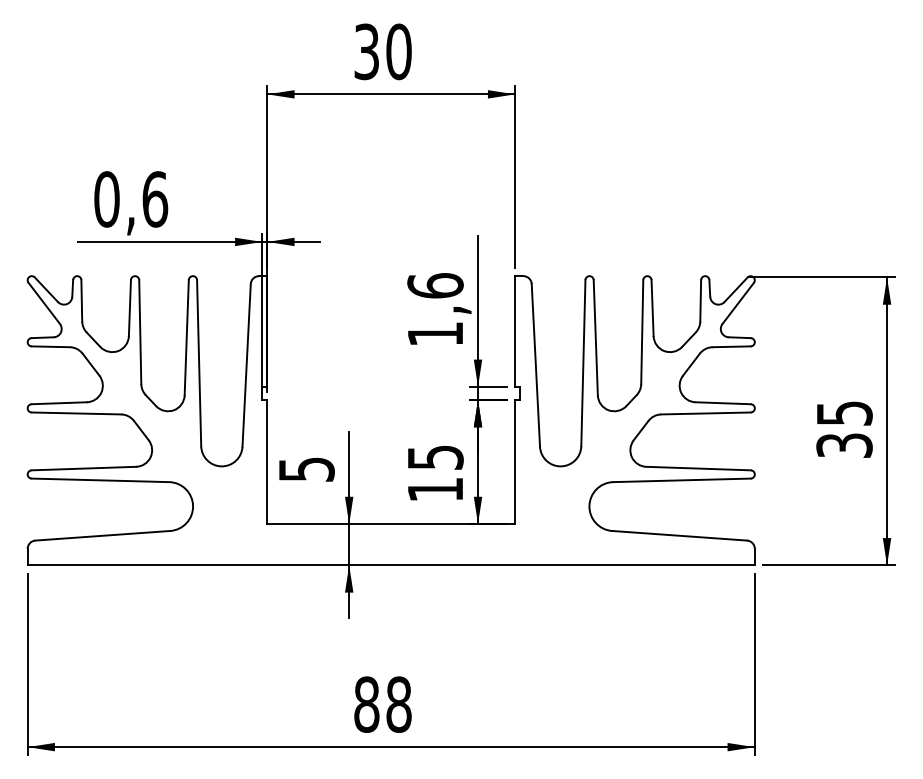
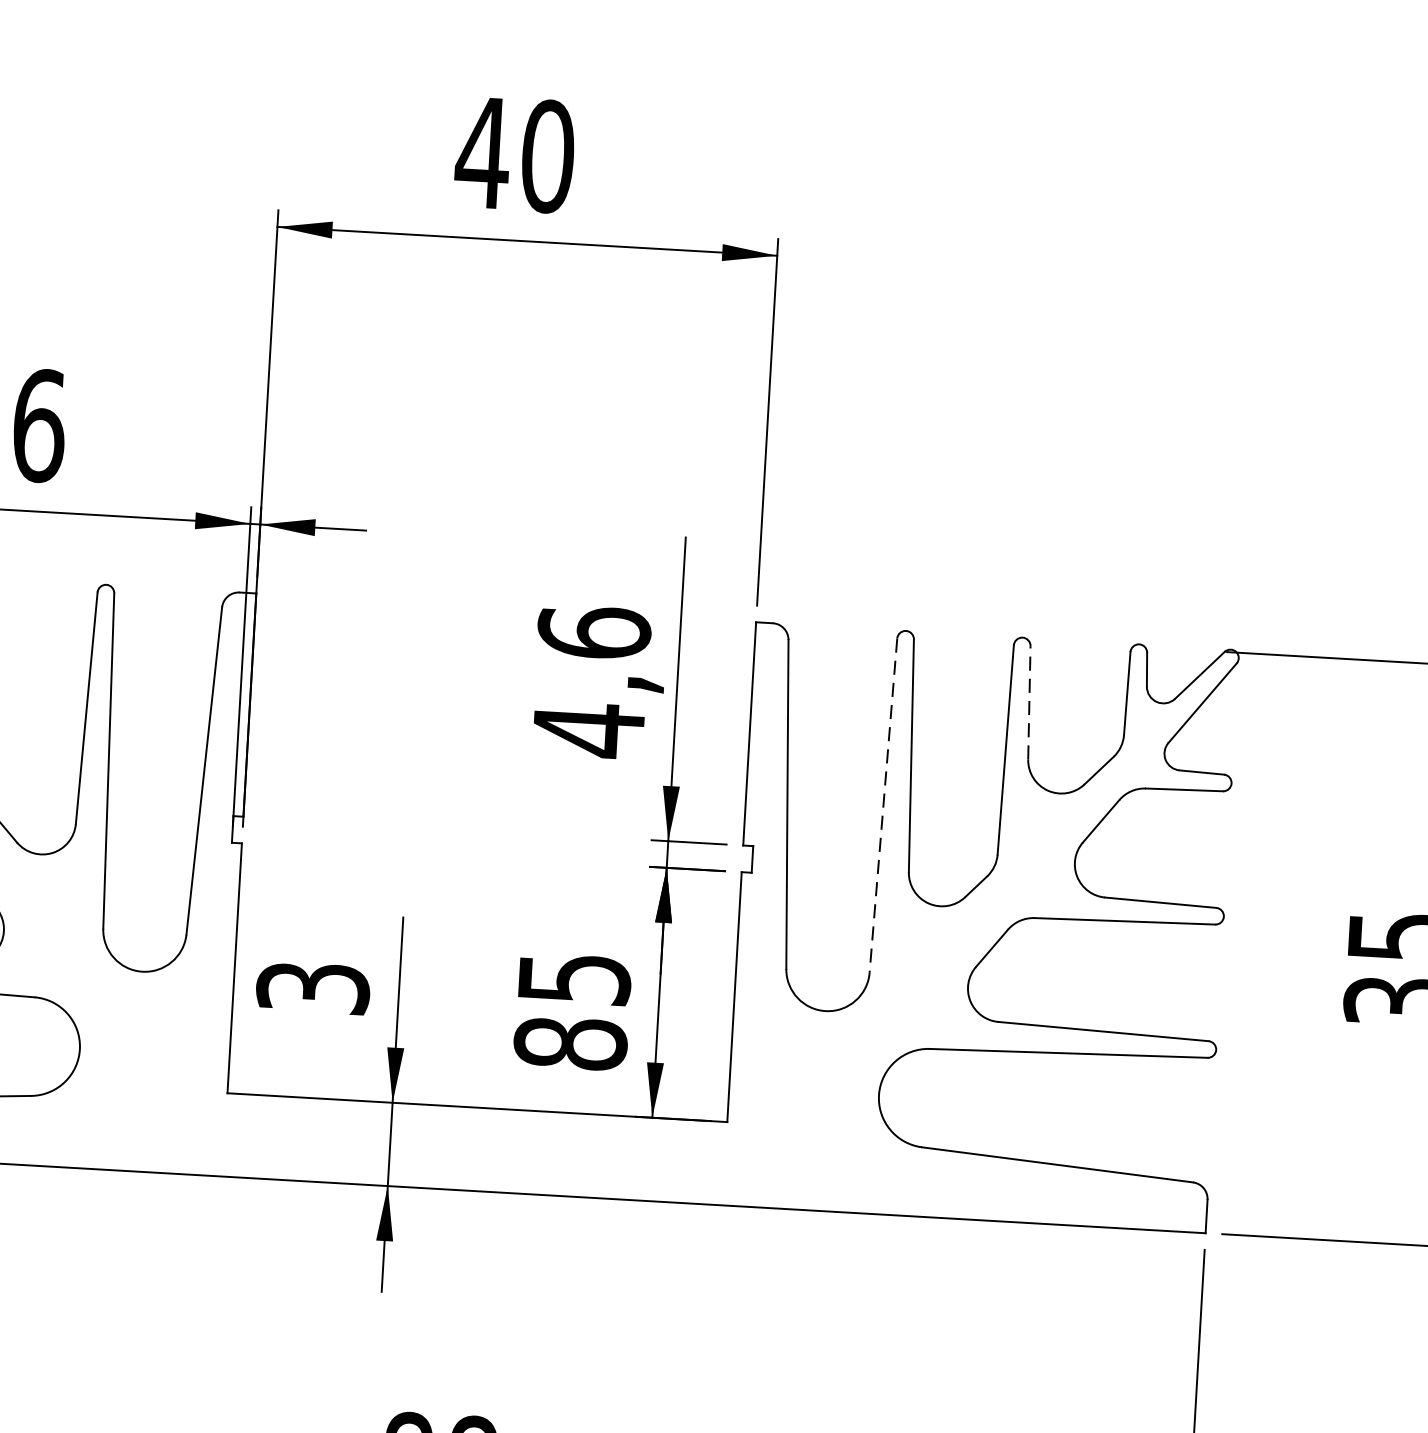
text: (366, 51) -> (482, 152), 30 -> 40
line: (652, 307) -> (1029, 701), solid -> dashed
text: (435, 334) -> (588, 730), 1,6 -> 4,6
line: (583, 363) -> (883, 806), solid -> dashed
text: (306, 469) -> (312, 987), 5 -> 3
text: (435, 489) -> (570, 1043), 15 -> 85

